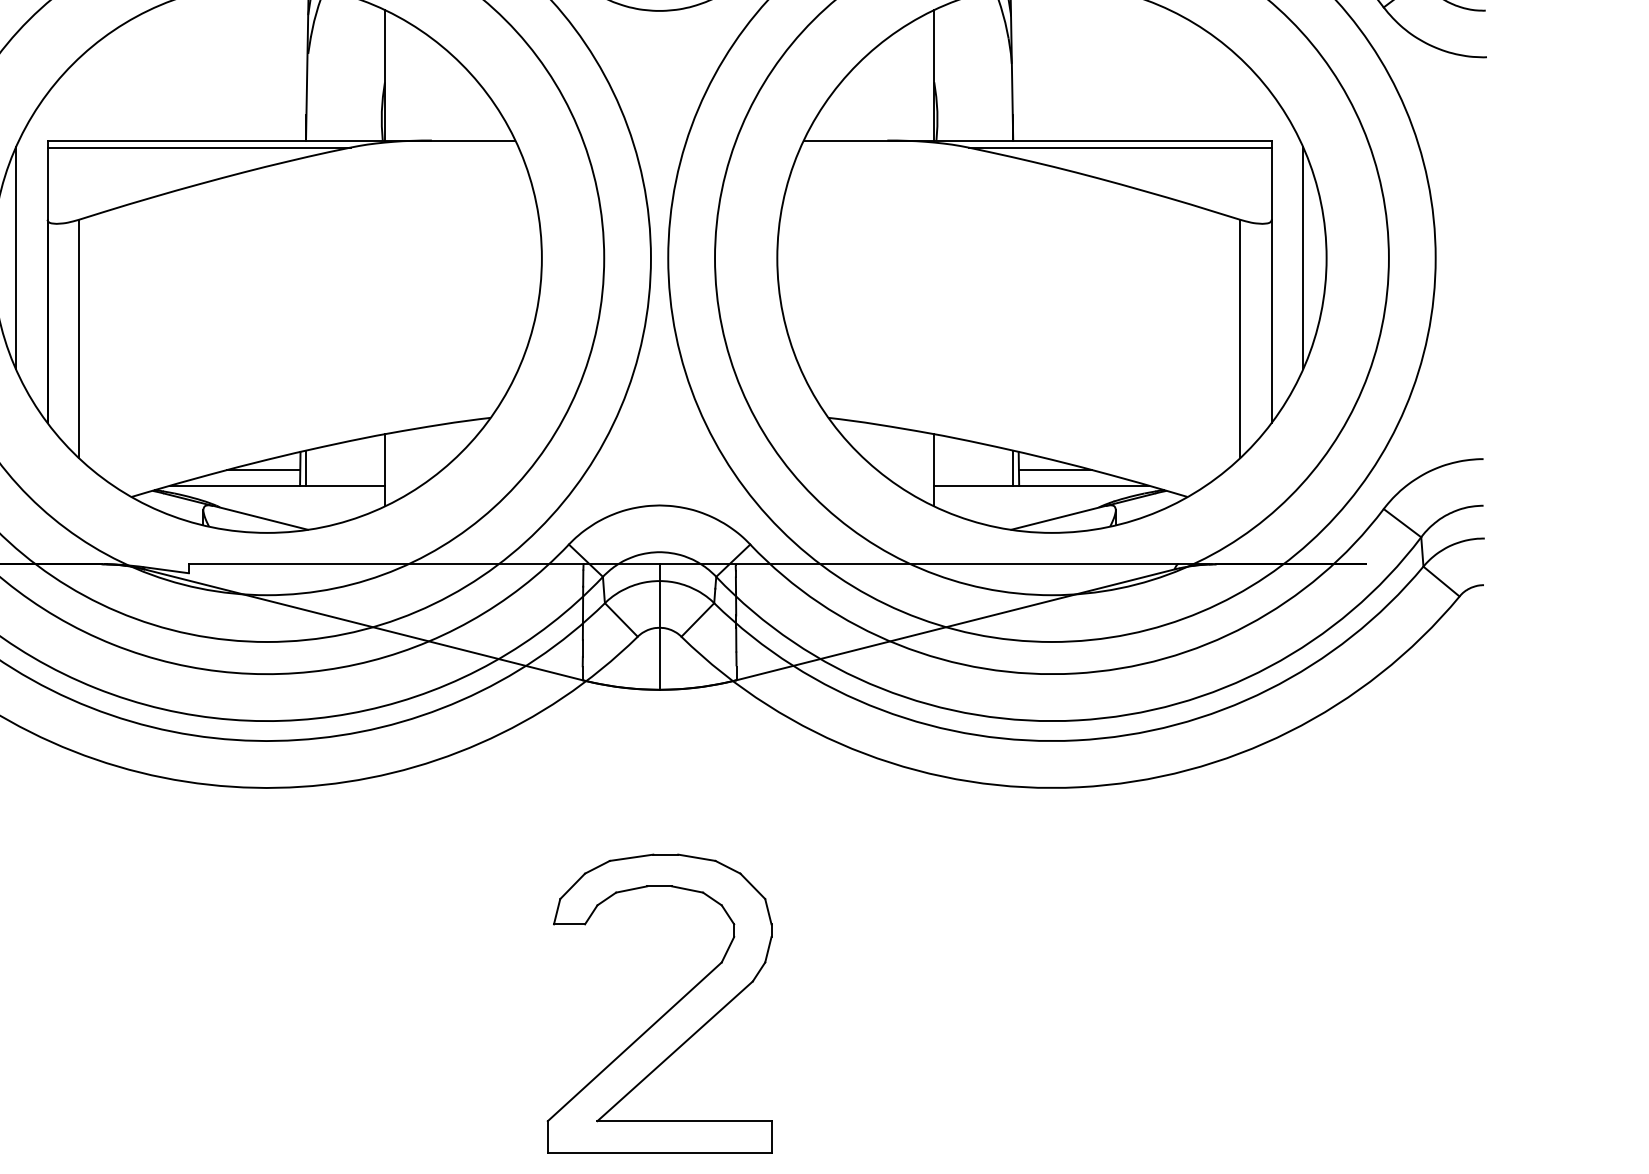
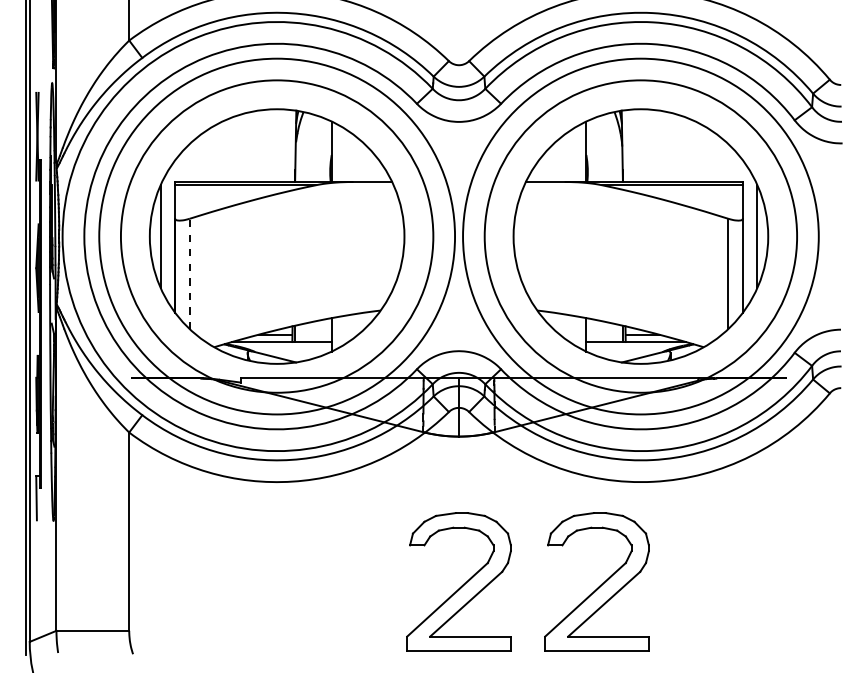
line: (78, 337) -> (189, 273), solid -> dashed
part: (956, 1002) -> (596, 581), added

